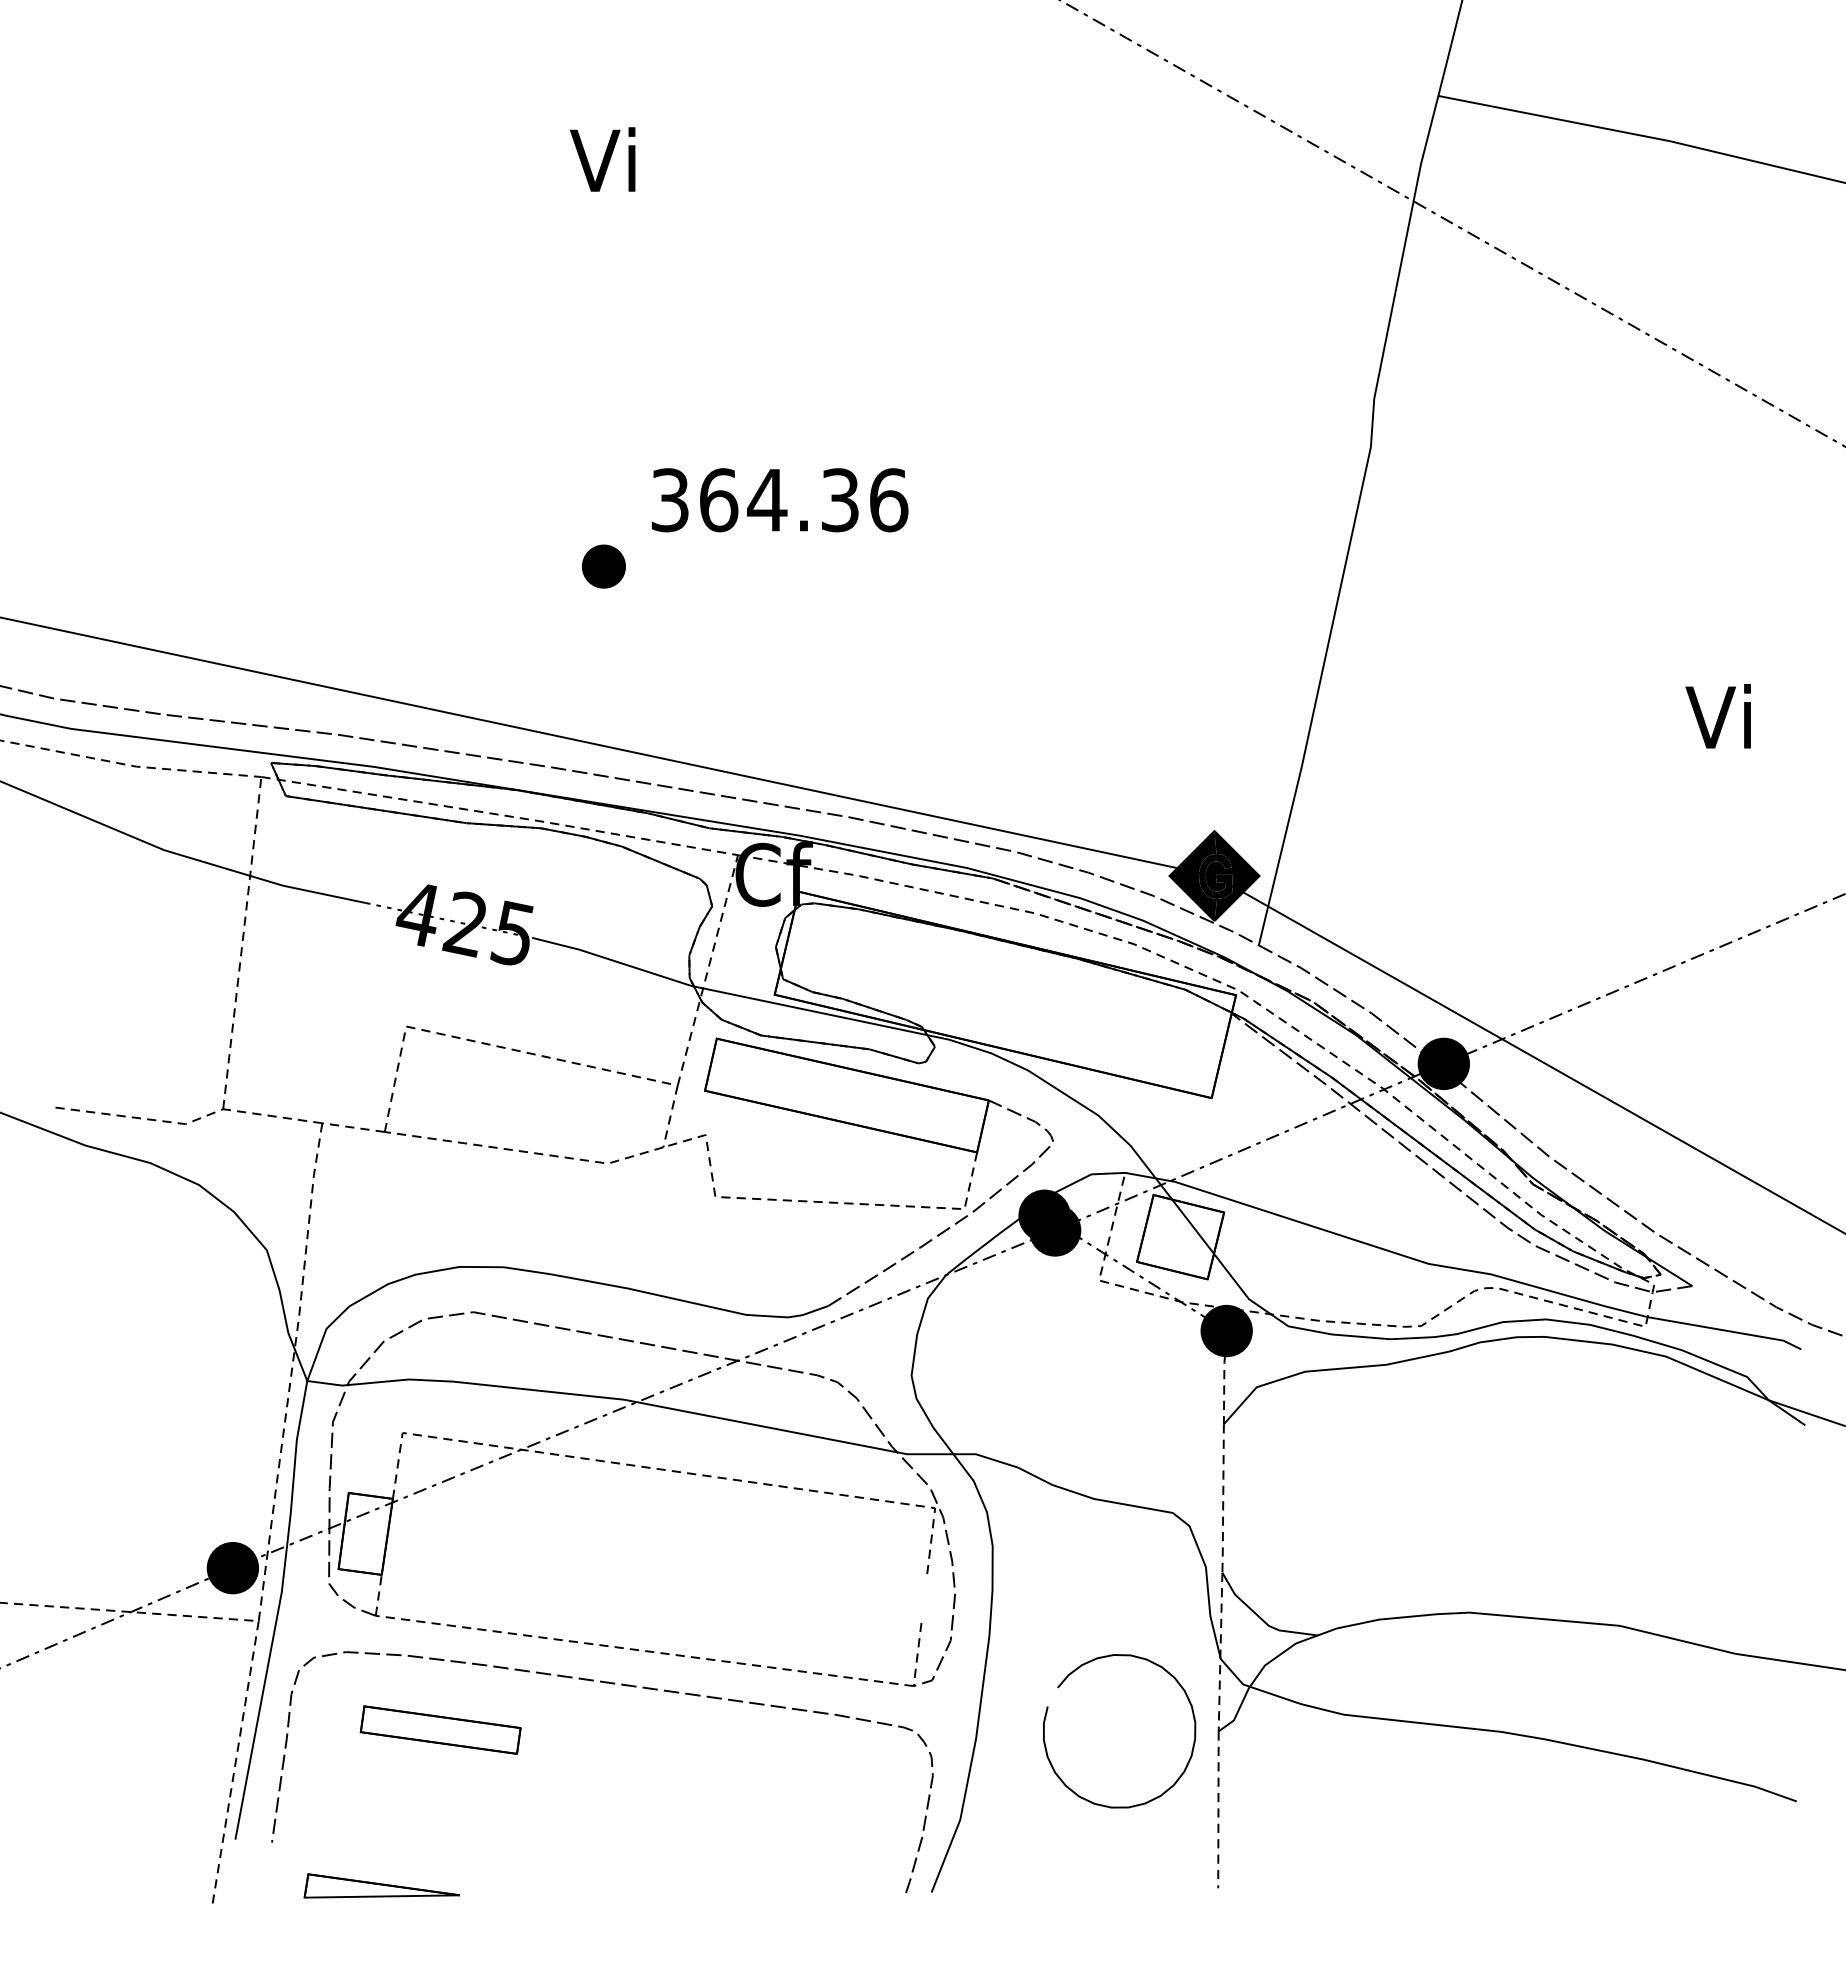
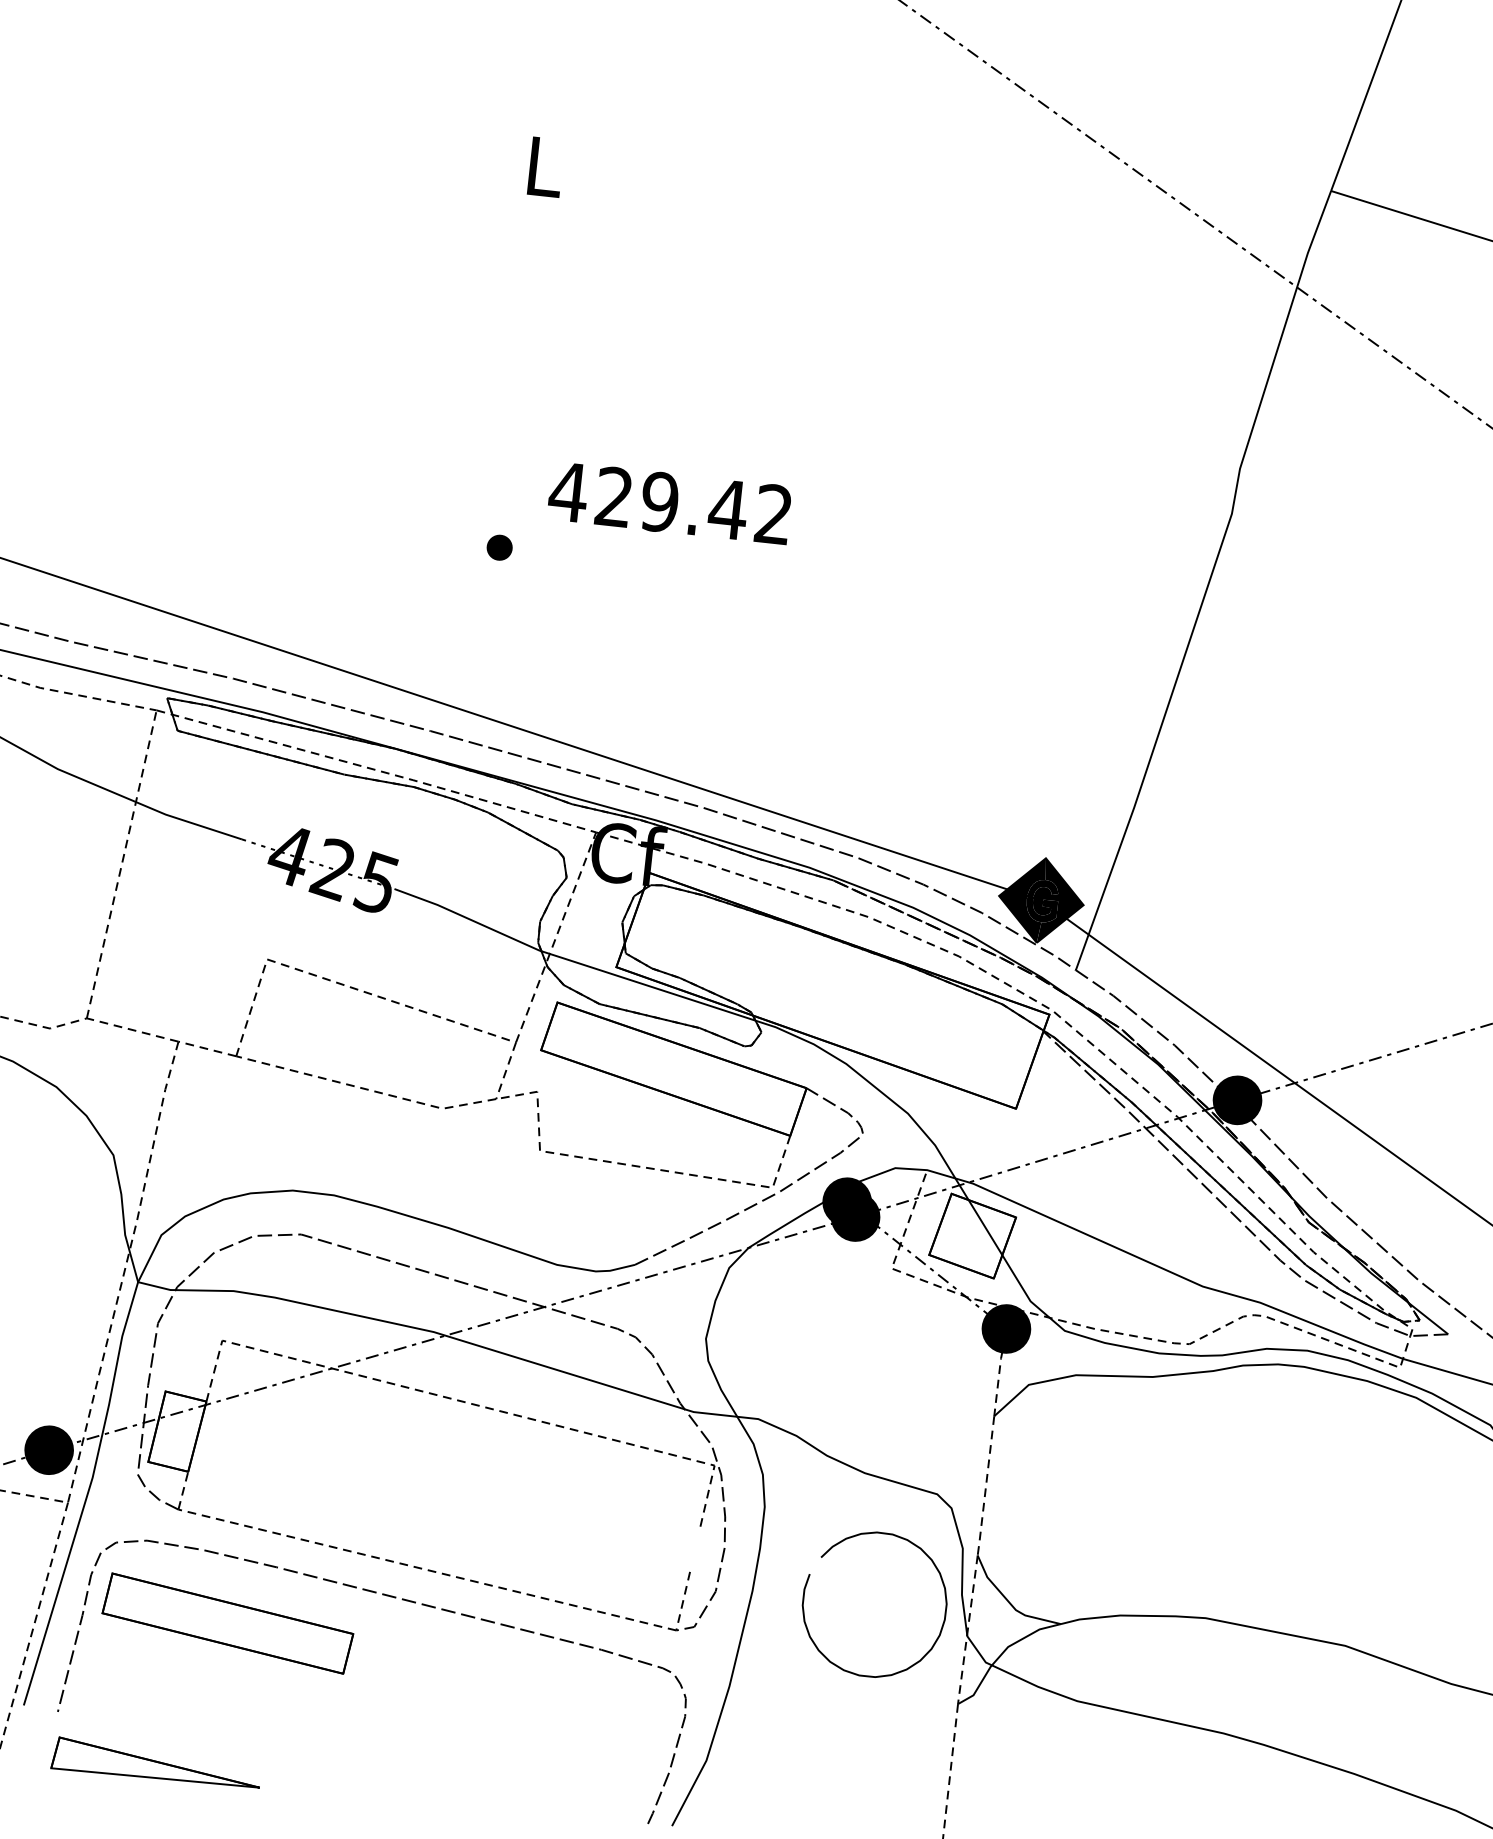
text: (602, 159) -> (539, 165), Vi -> L
text: (778, 500) -> (670, 503), 364.36 -> 429.42
part: (603, 566) -> (499, 547), size x0.62
curve: (1061, 1685) -> (824, 1555), moved
part: (440, 1729) -> (227, 1622), size x1.67
part: (381, 1885) -> (156, 1763), size x1.43

